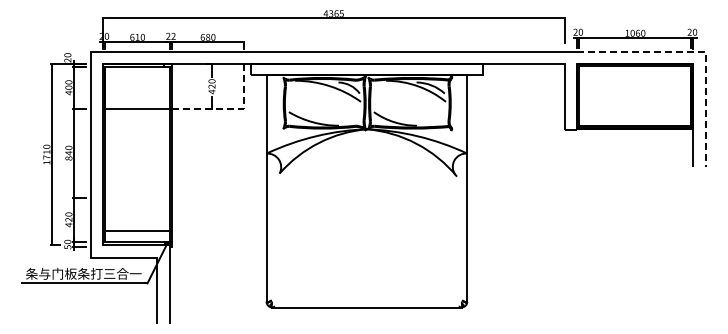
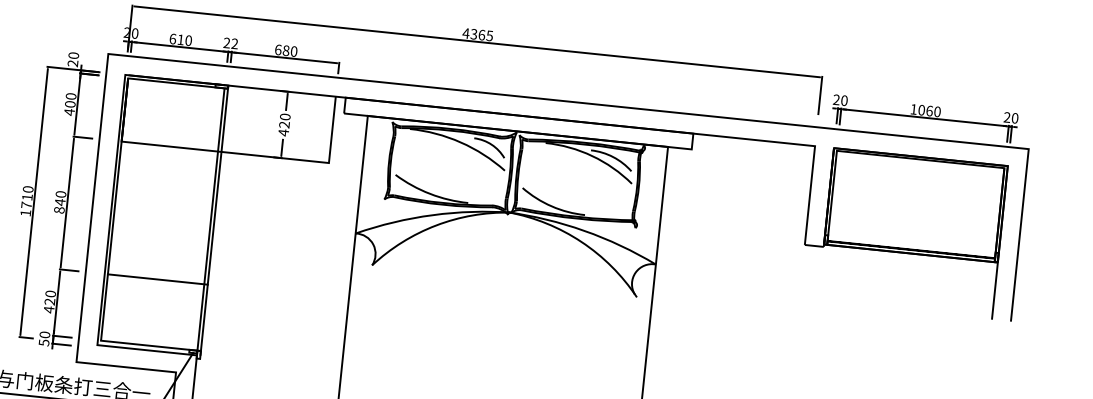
line: (700, 51) -> (1020, 147), dashed -> solid
line: (231, 108) -> (310, 160), dashed -> solid
line: (138, 230) -> (157, 279), moved

